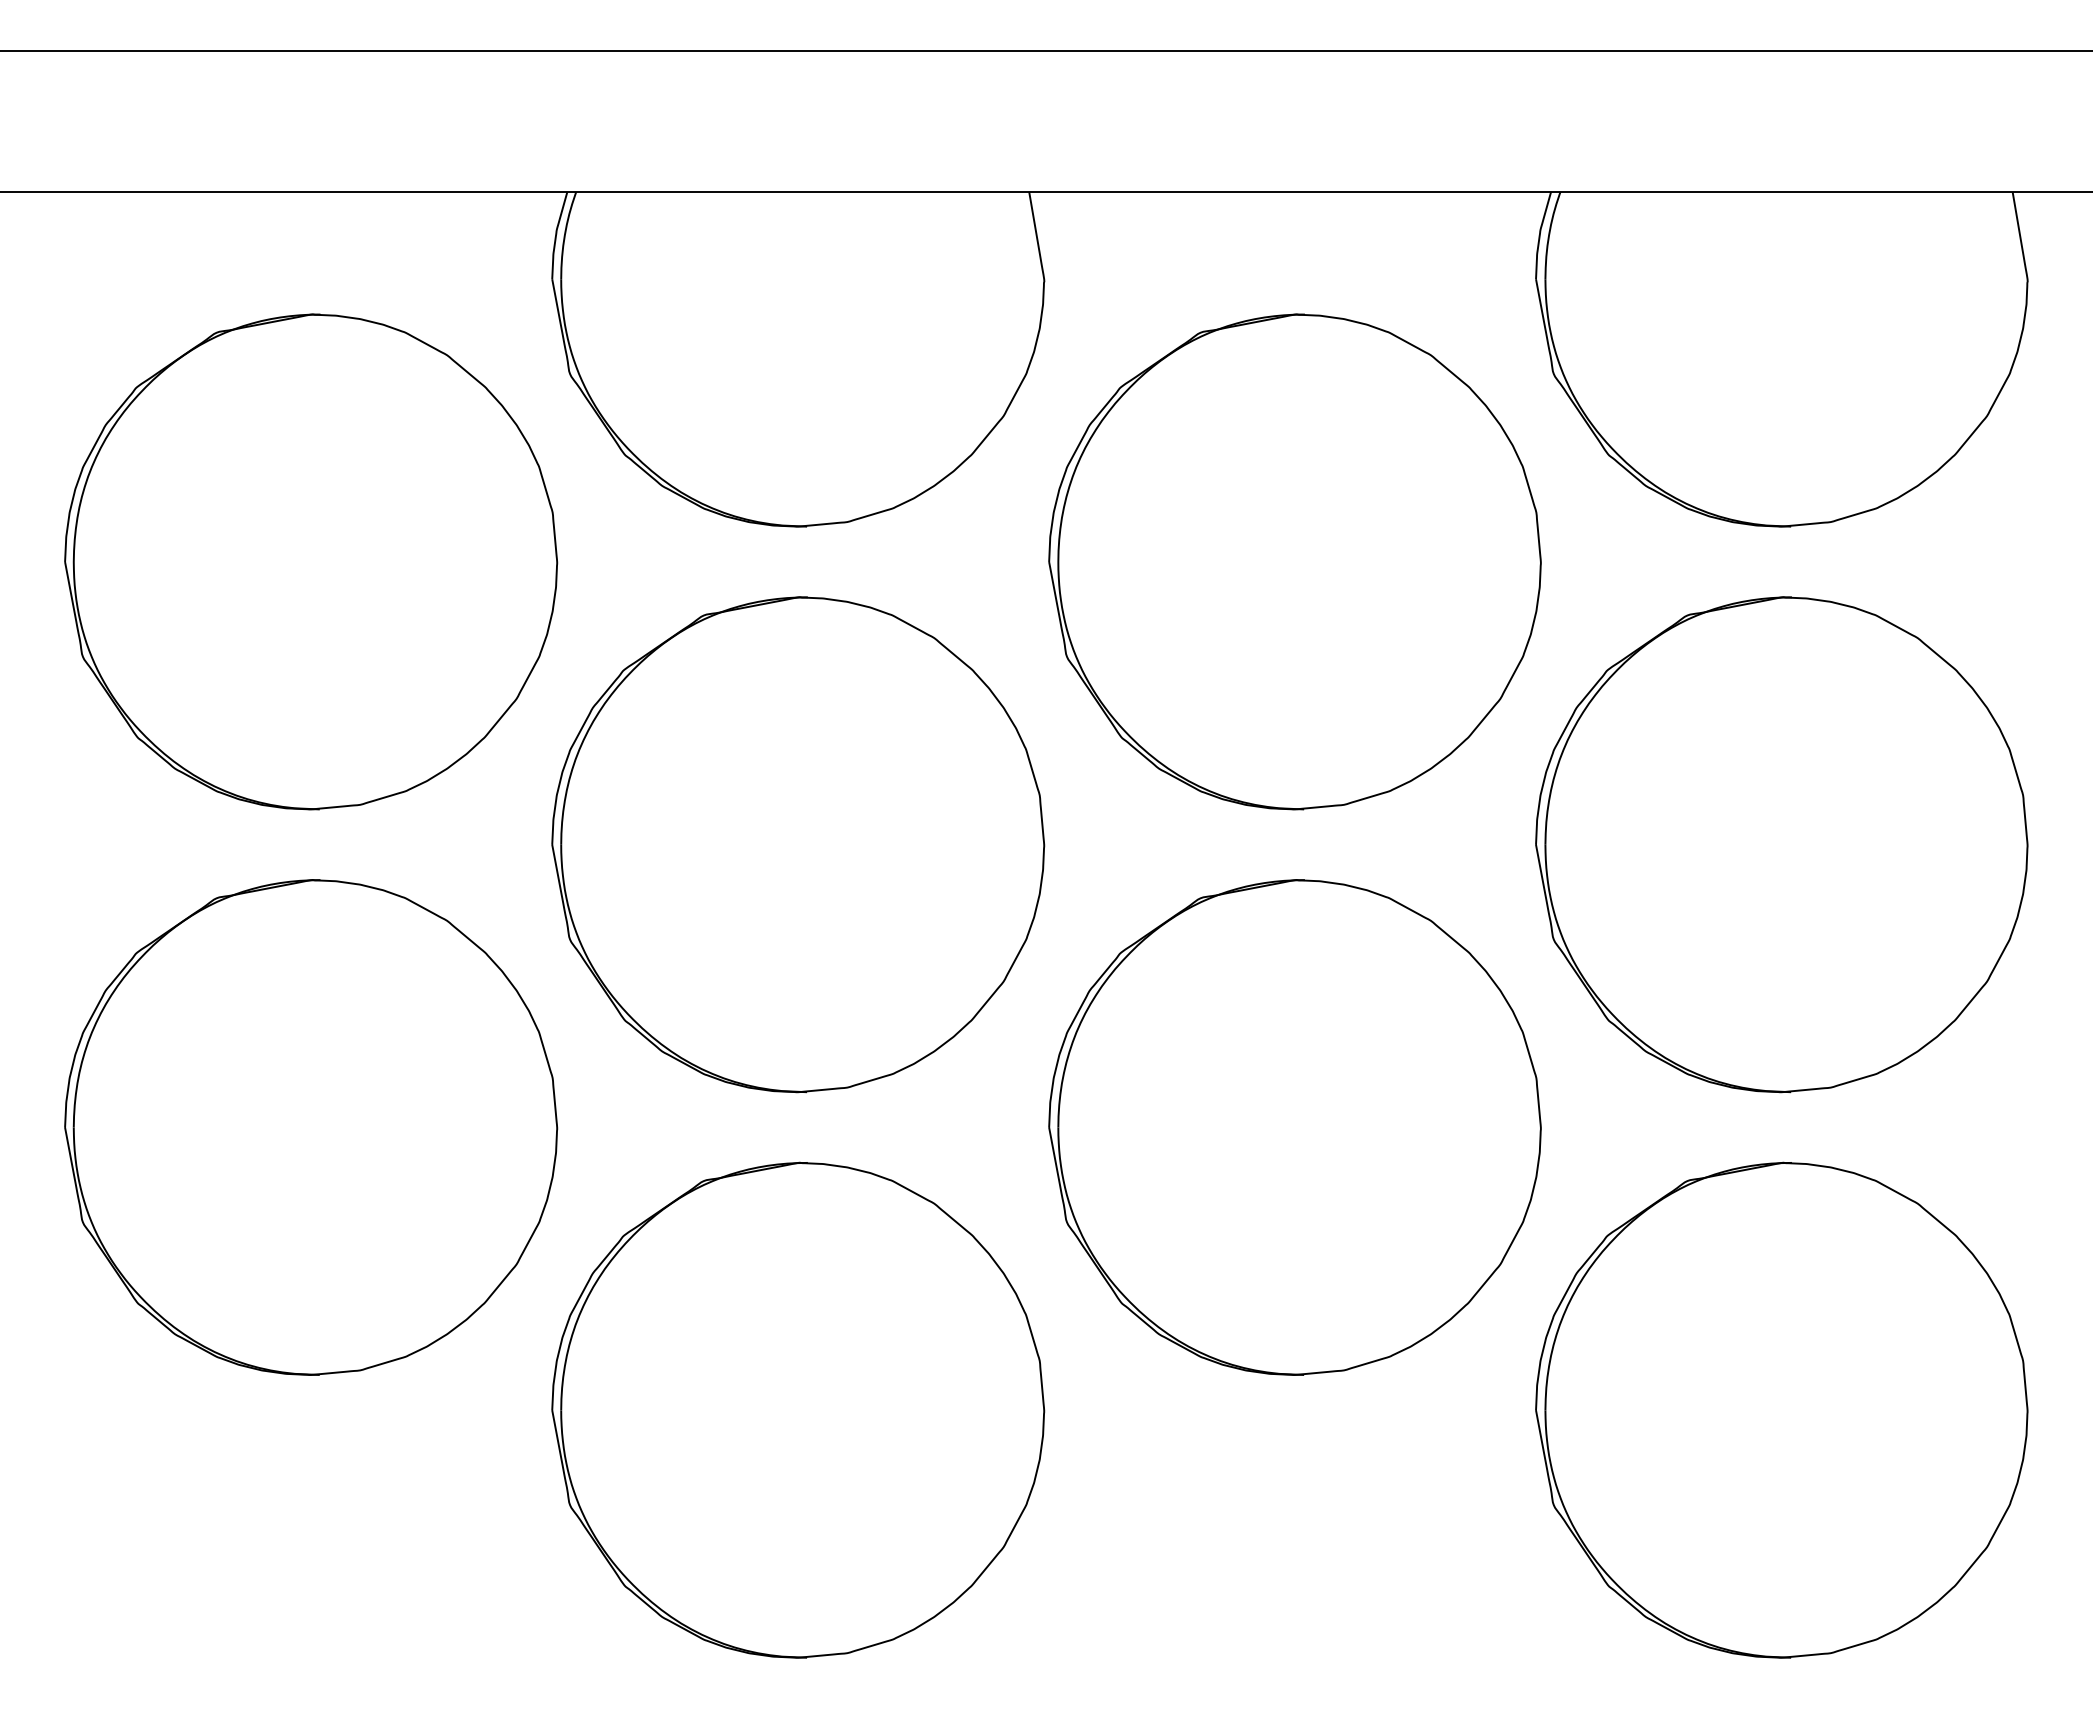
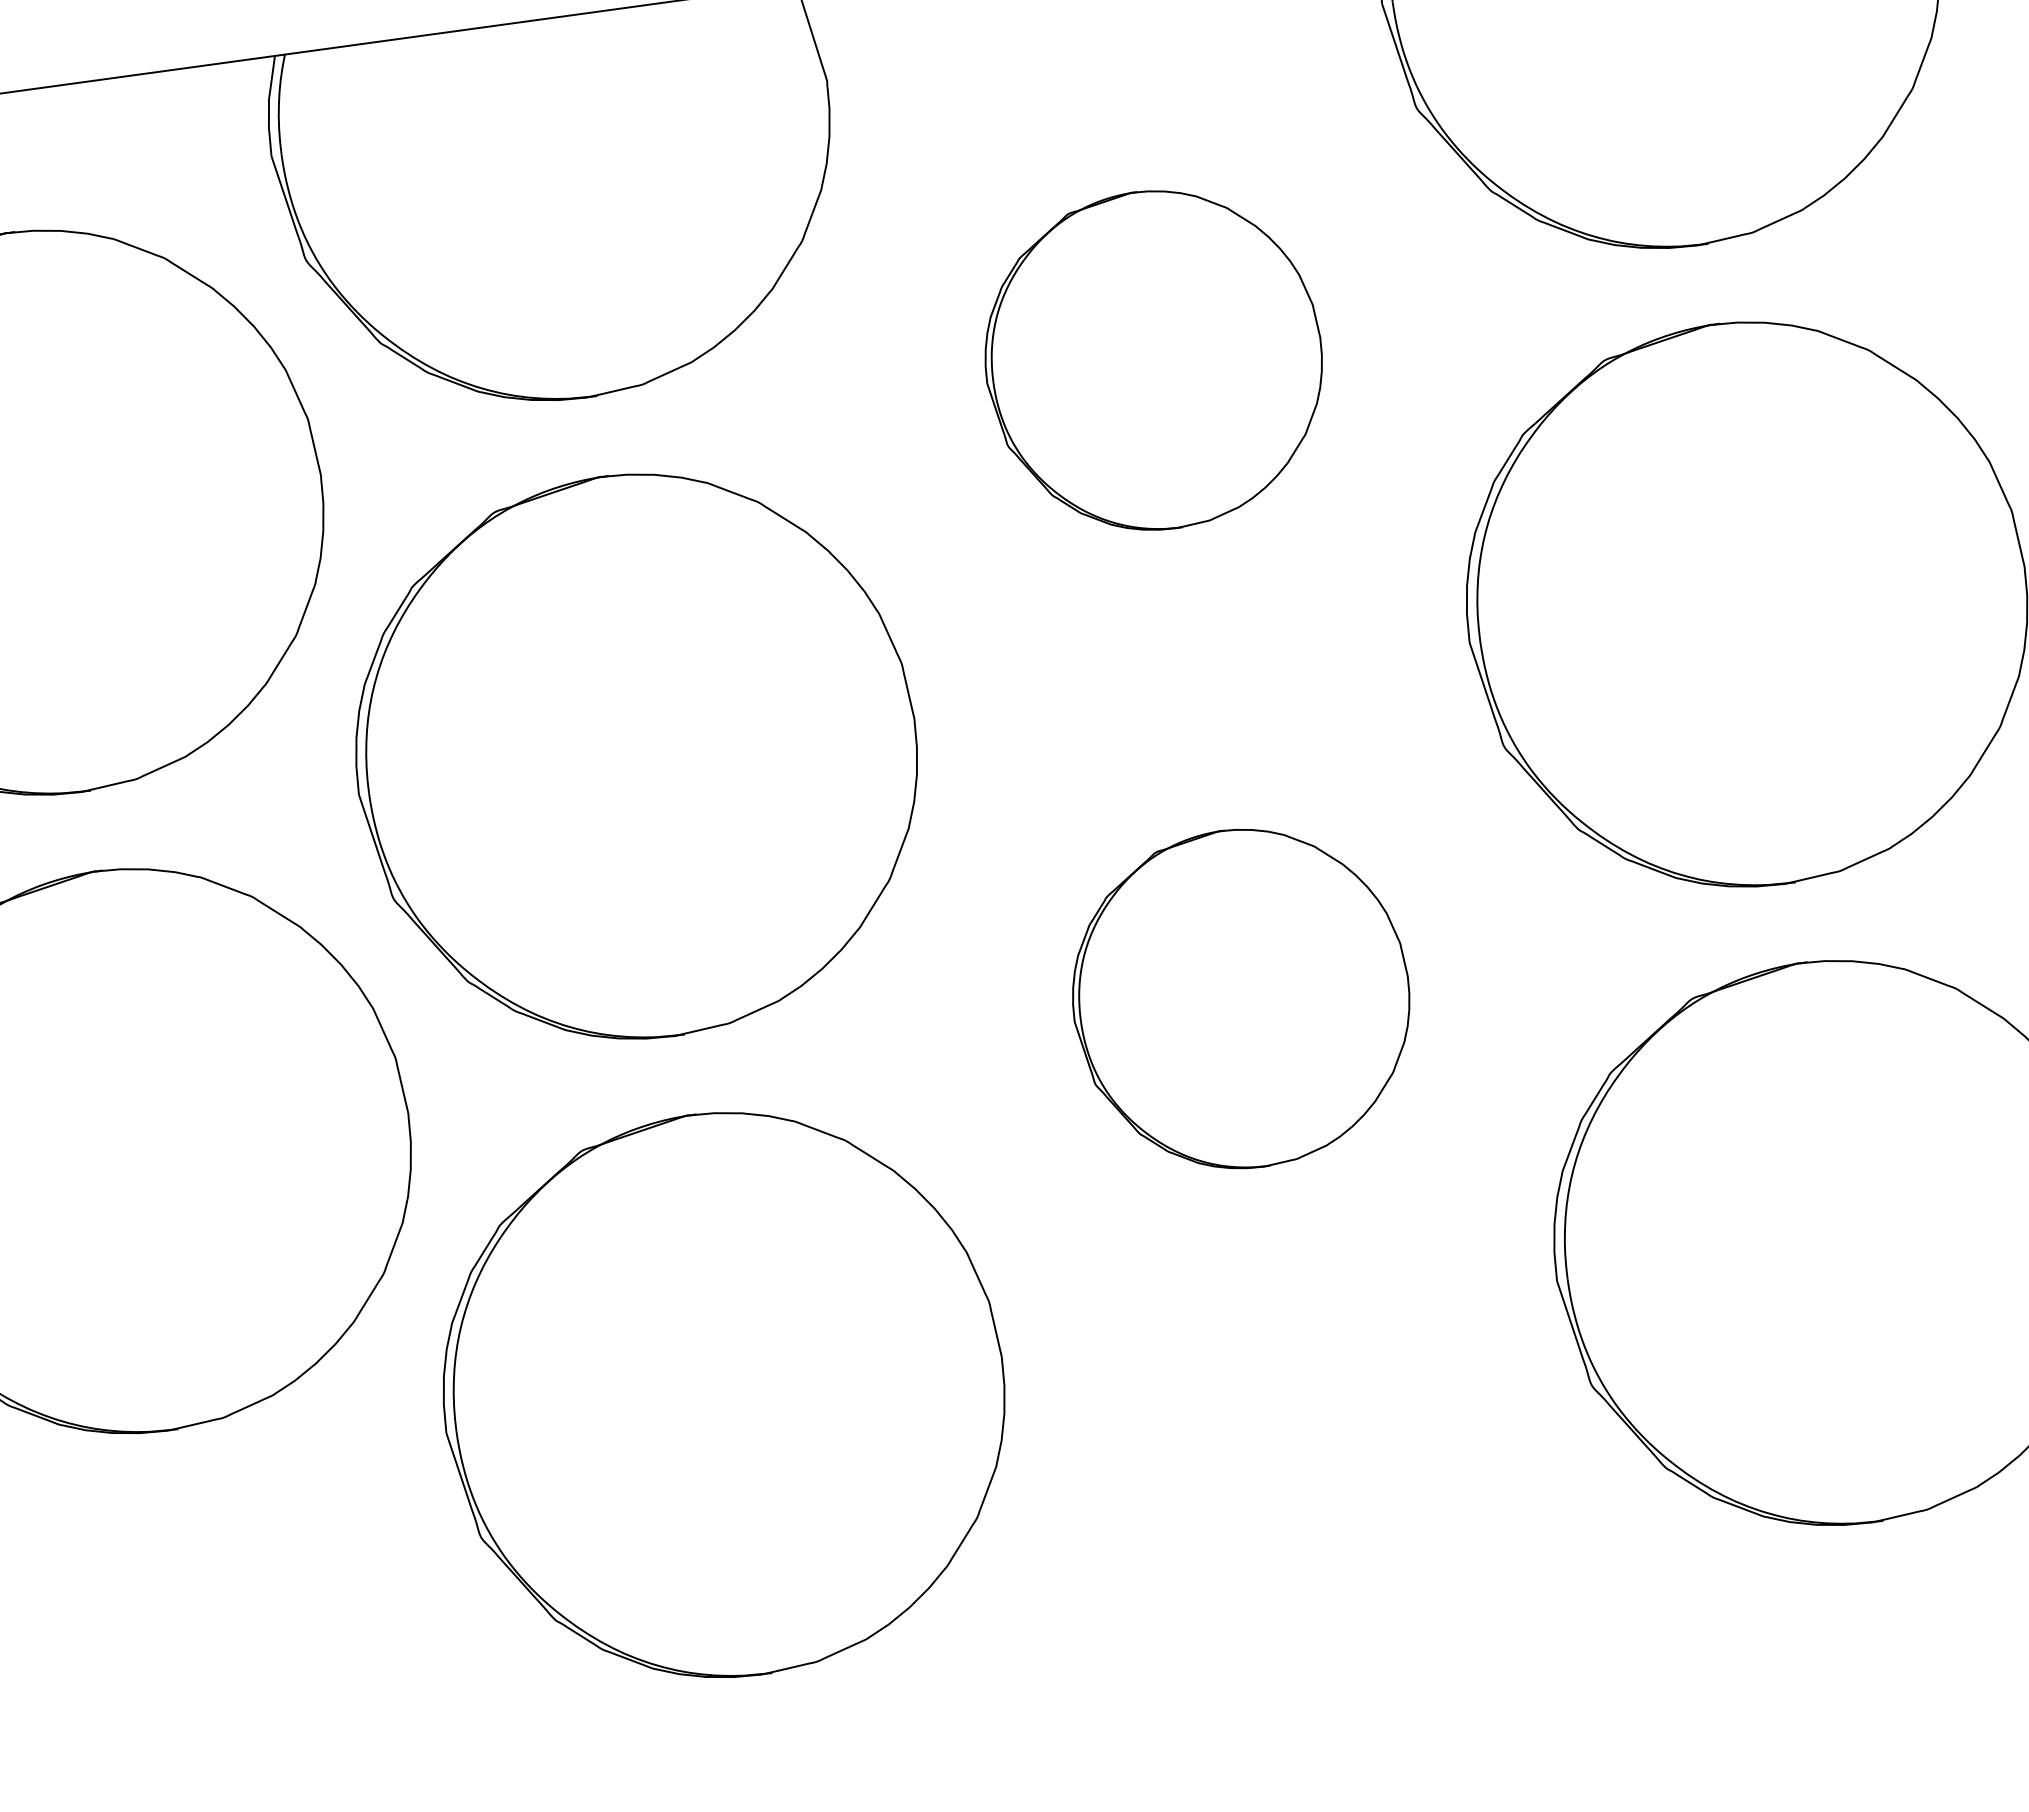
part: (1294, 561) -> (1153, 360), size x0.6
part: (1294, 1127) -> (1240, 999), size x0.6

